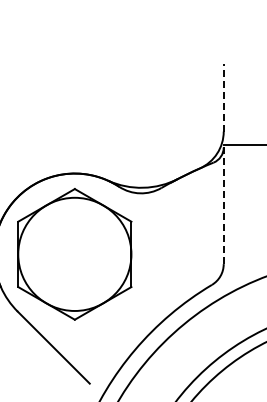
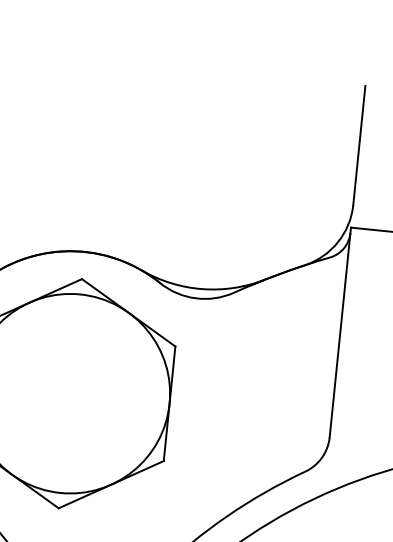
line: (223, 97) -> (358, 145), dashed -> solid
line: (223, 204) -> (339, 332), dashed -> solid

